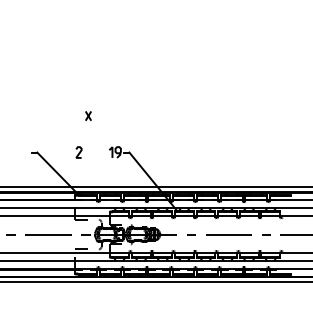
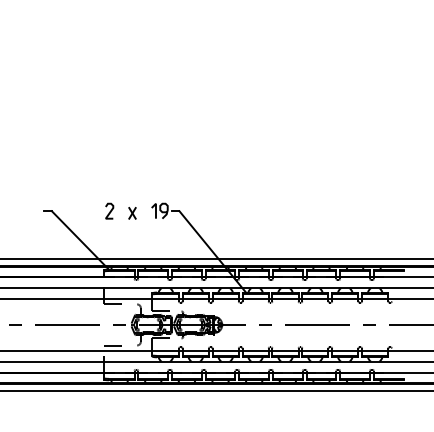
part: (88, 115) -> (132, 212), moved

